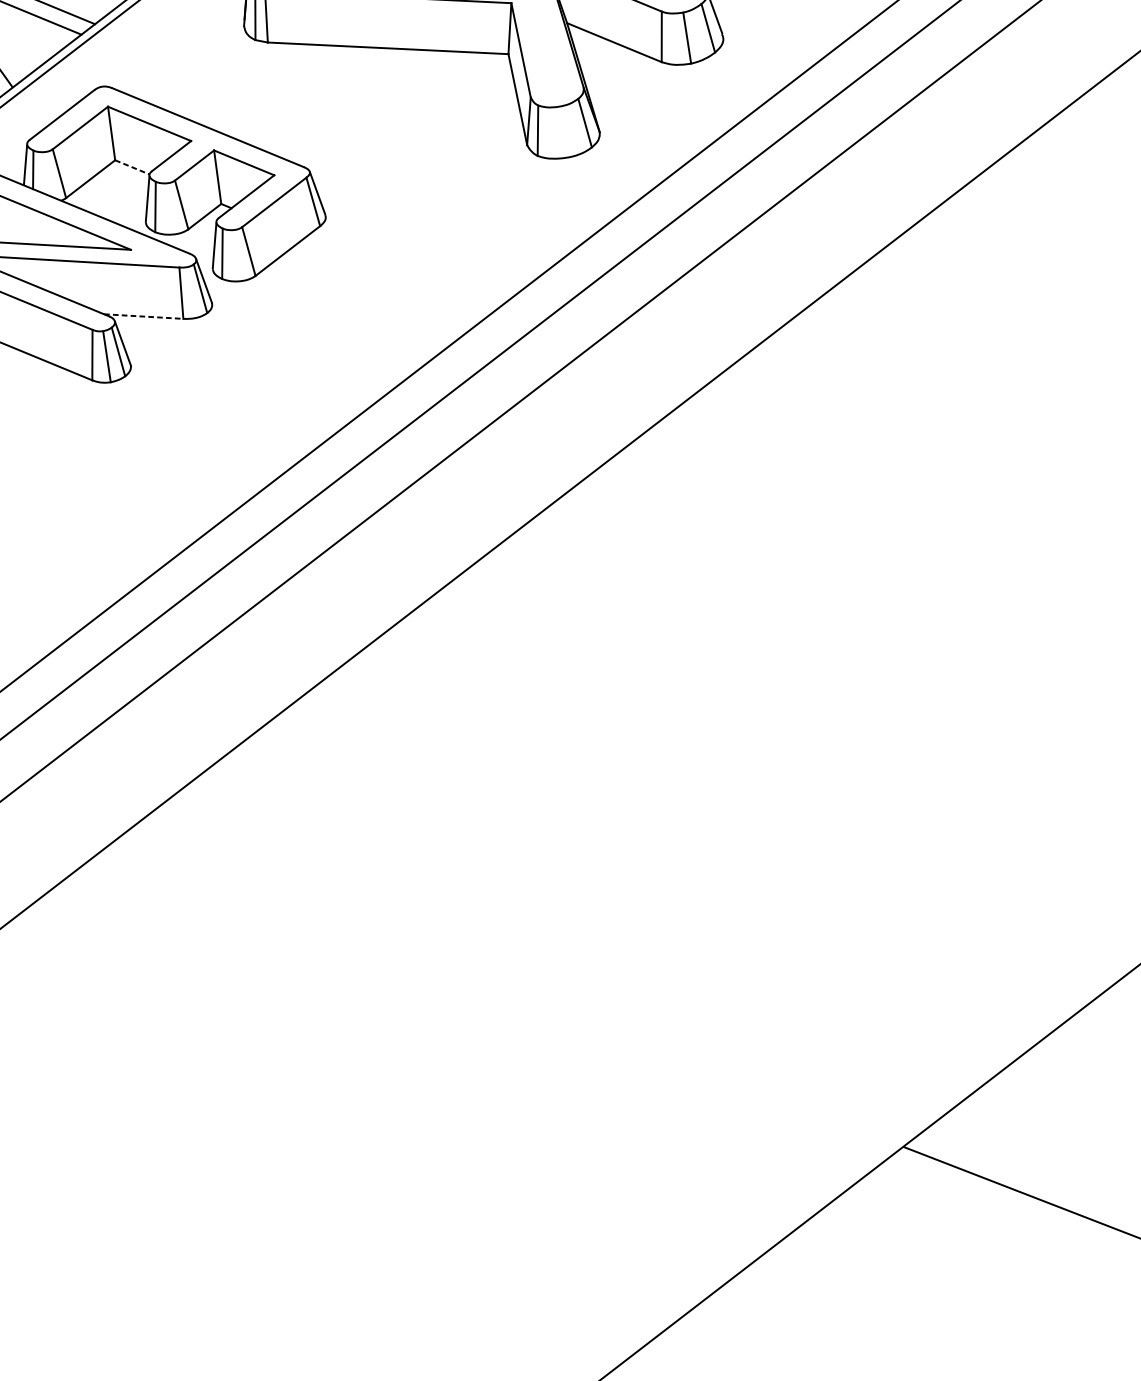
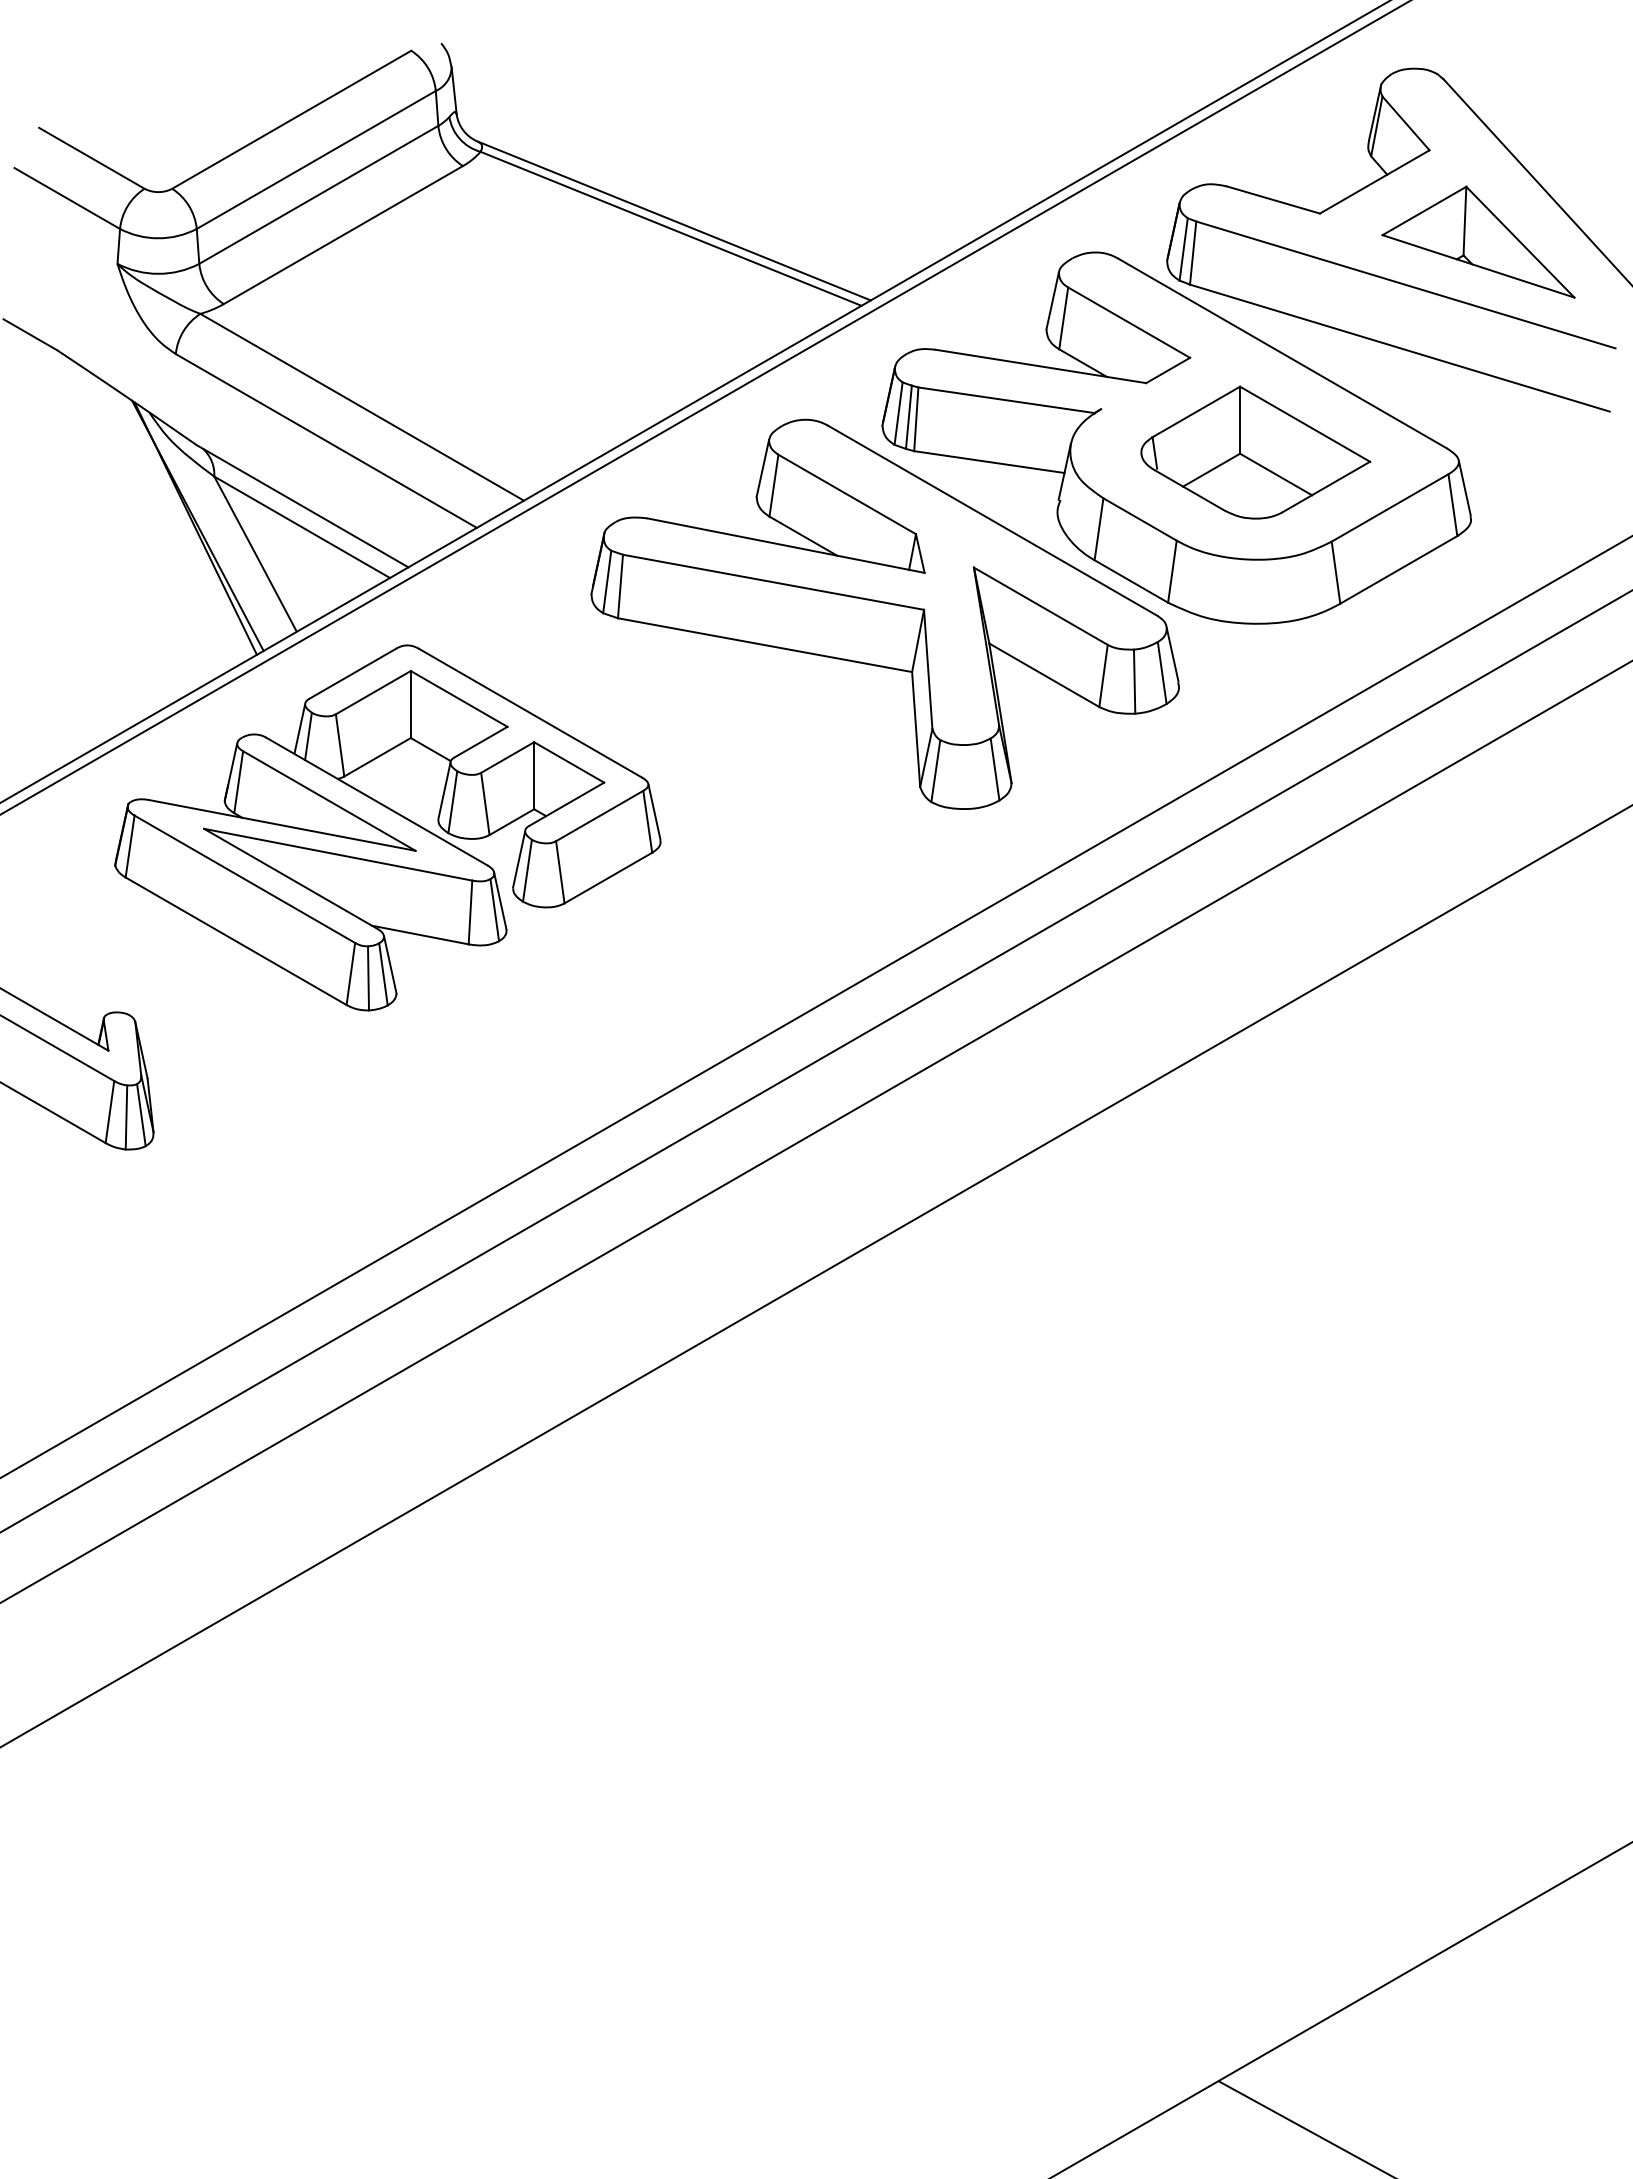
line: (132, 167) -> (431, 749), dashed -> solid
line: (143, 316) -> (420, 935), dashed -> solid

